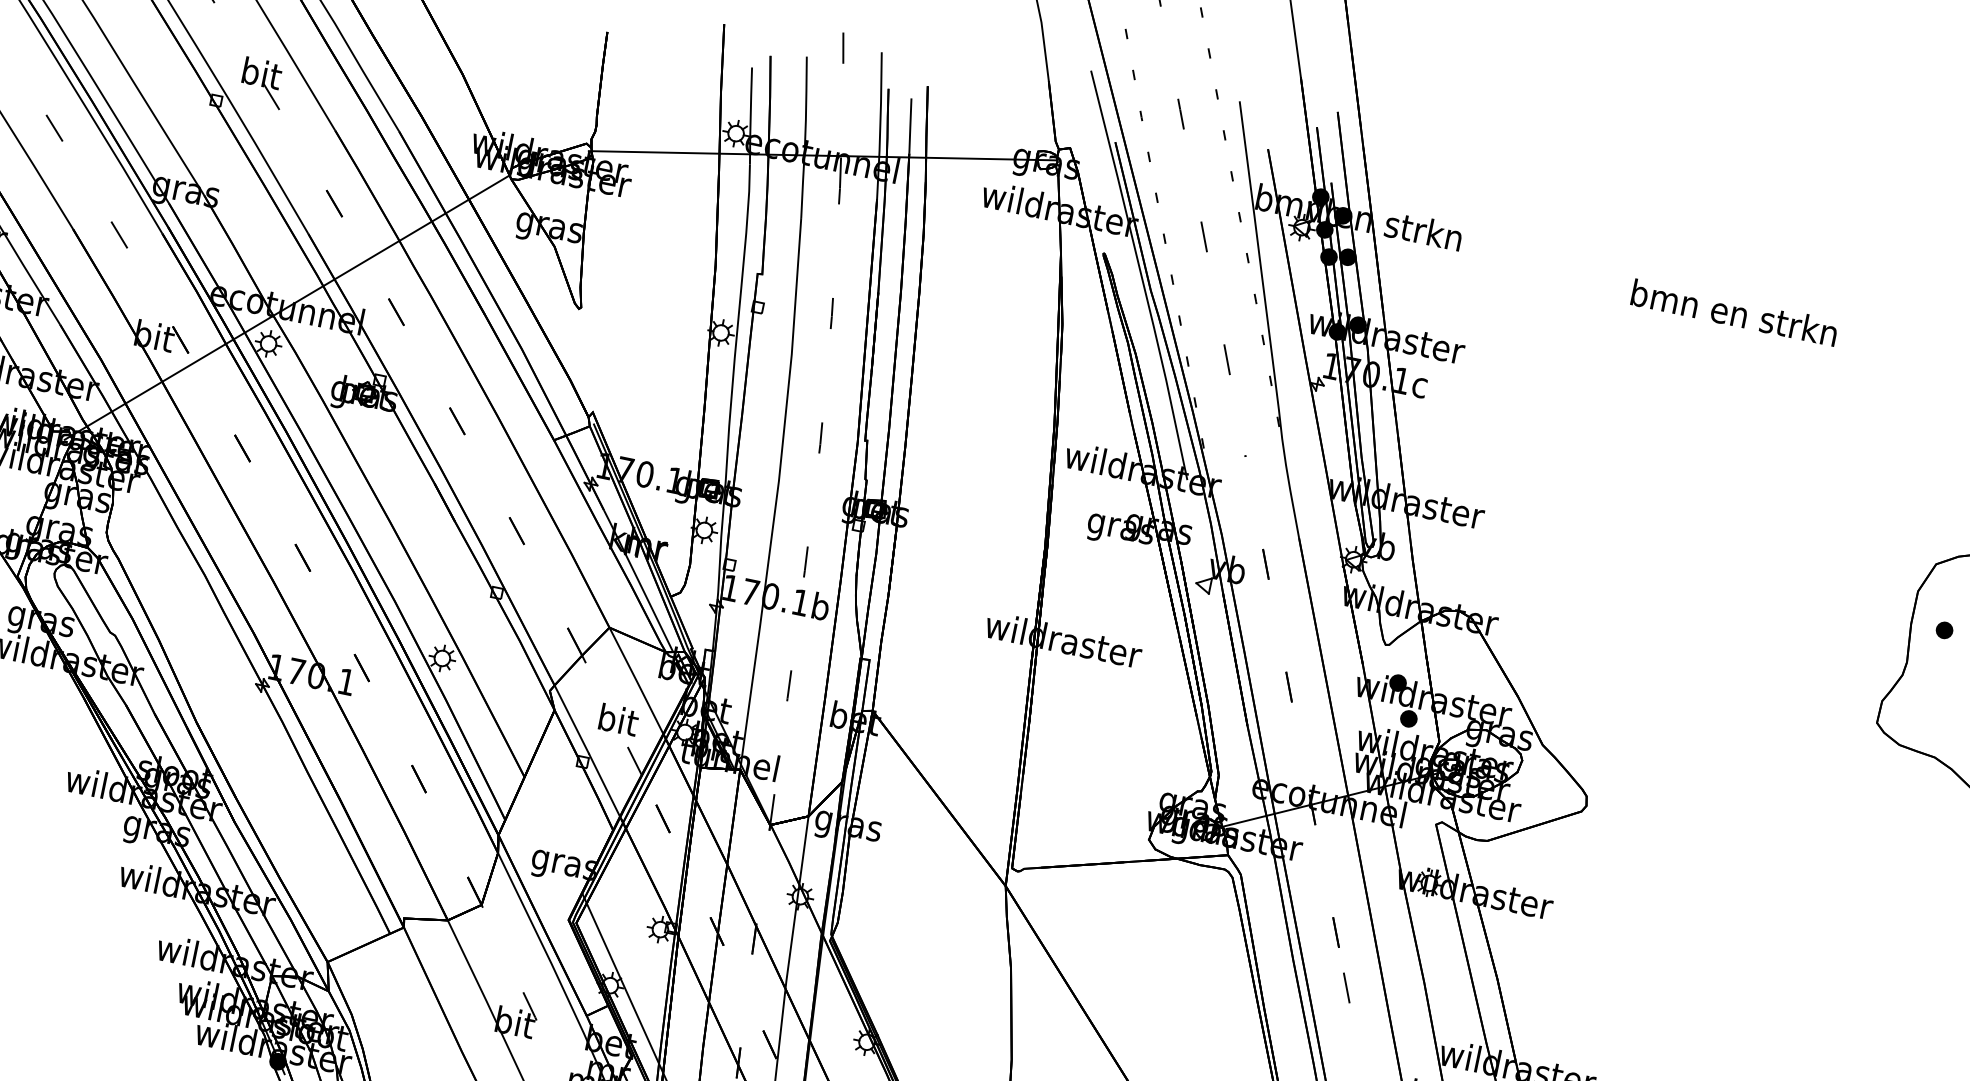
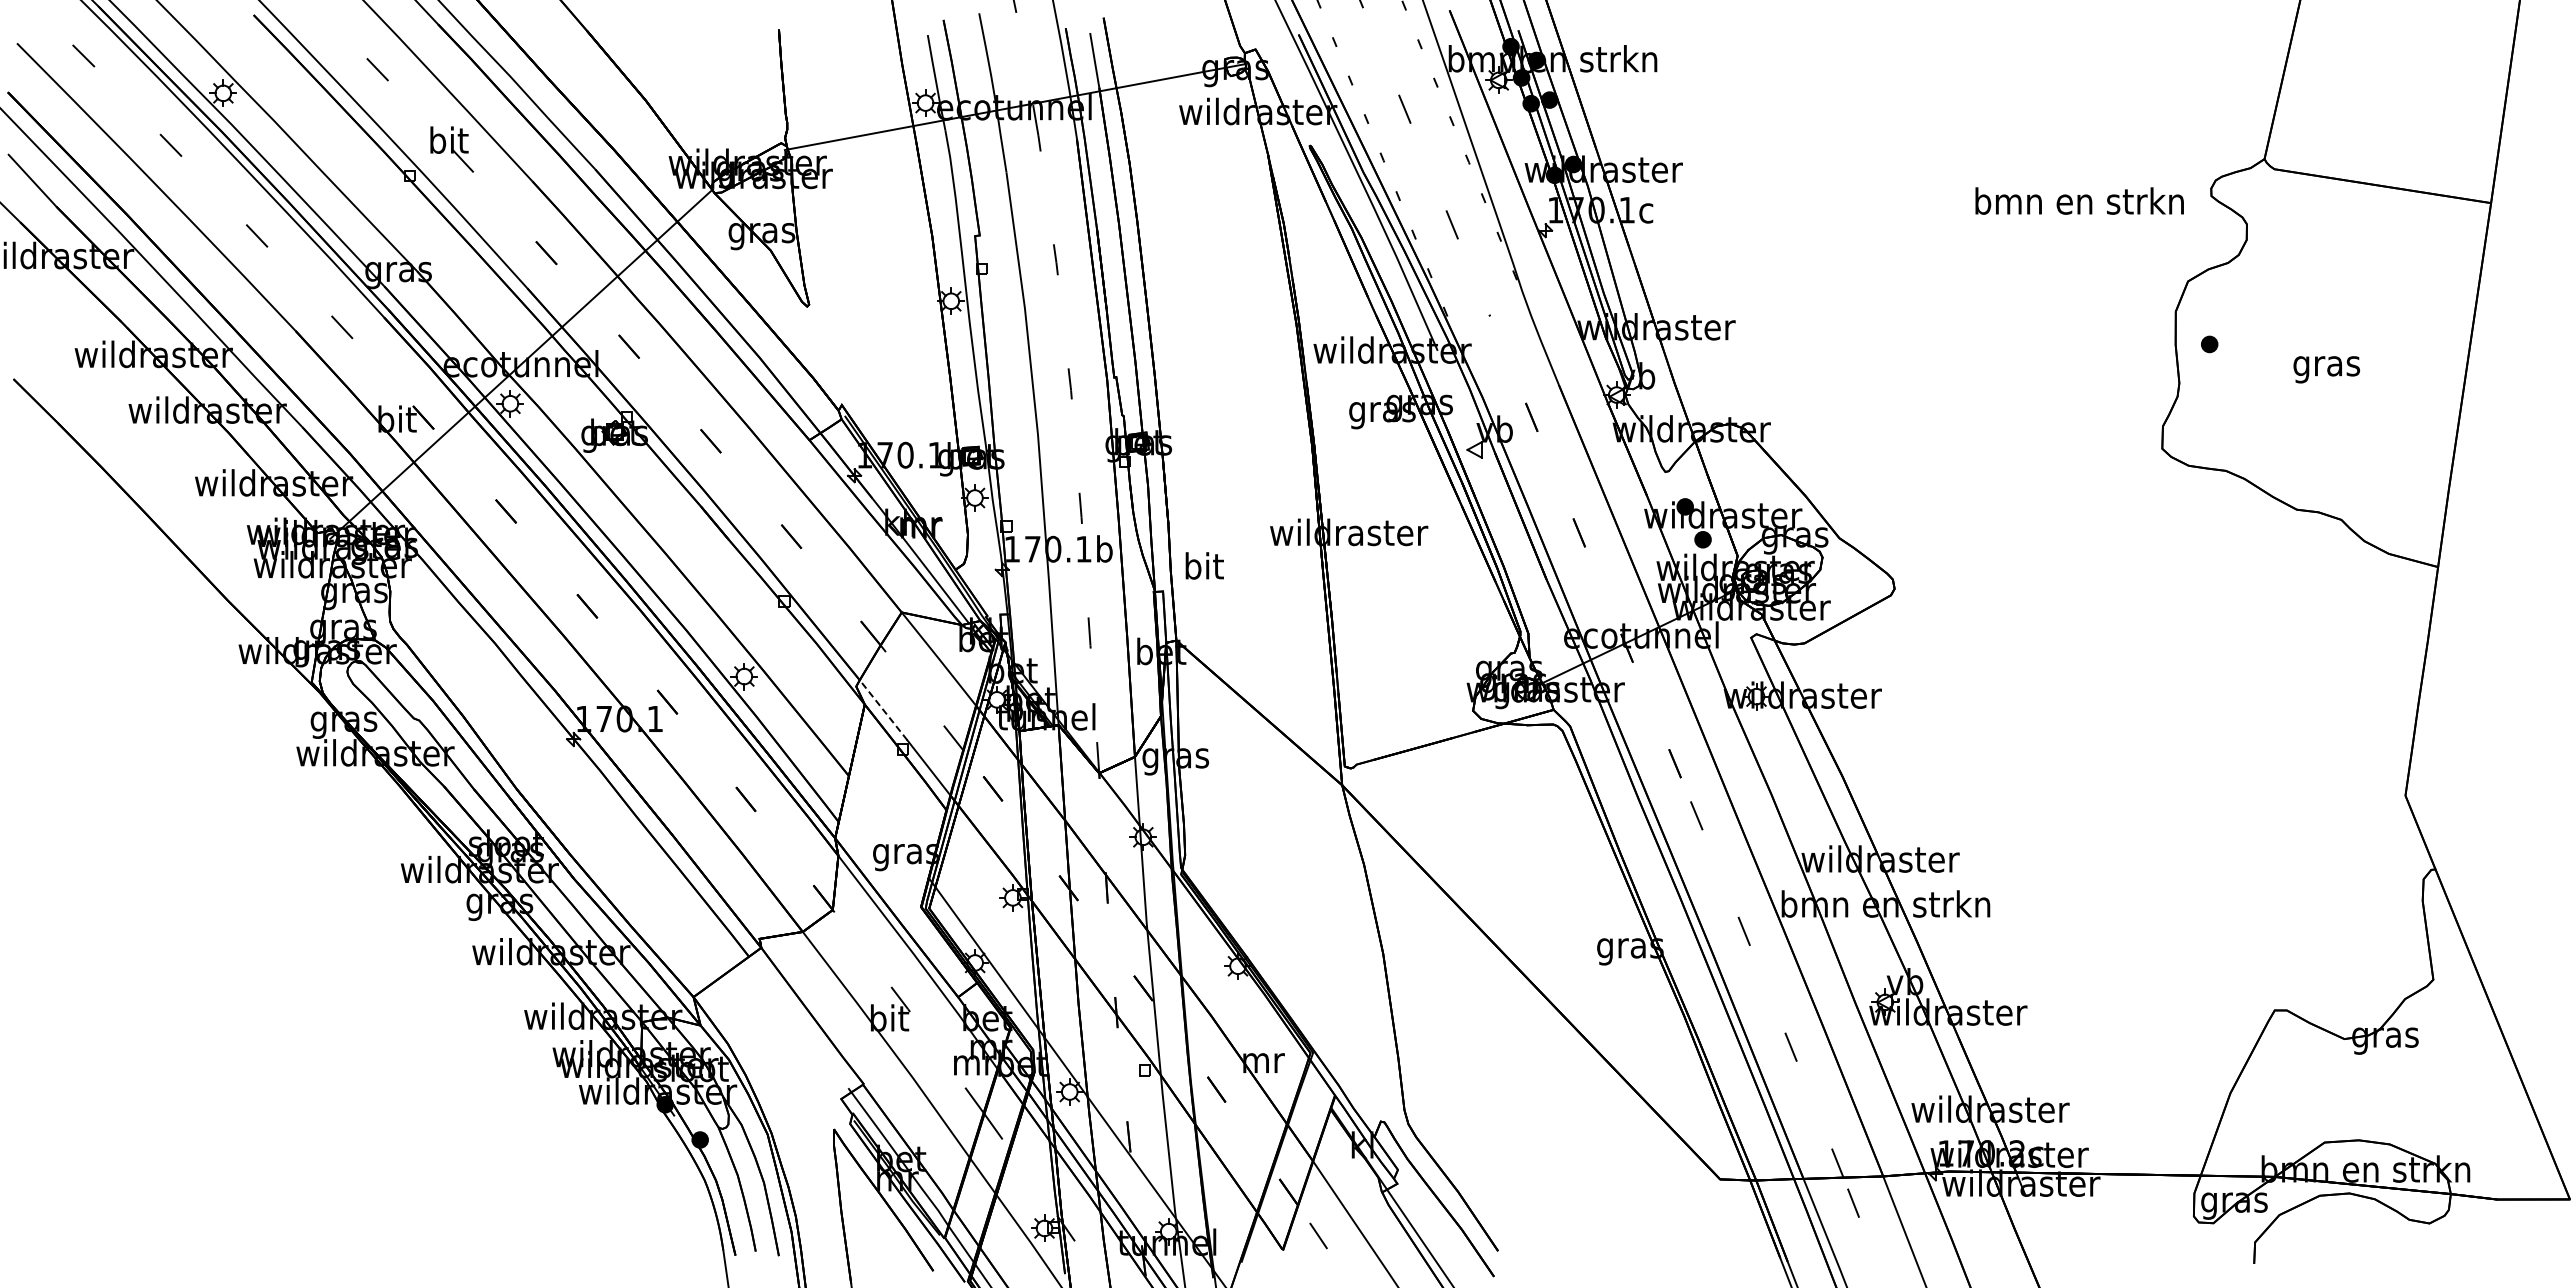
text: (1734, 312) -> (2079, 200), moved
line: (571, 718) -> (883, 709), solid -> dashed
text: (618, 719) -> (1204, 565), moved

